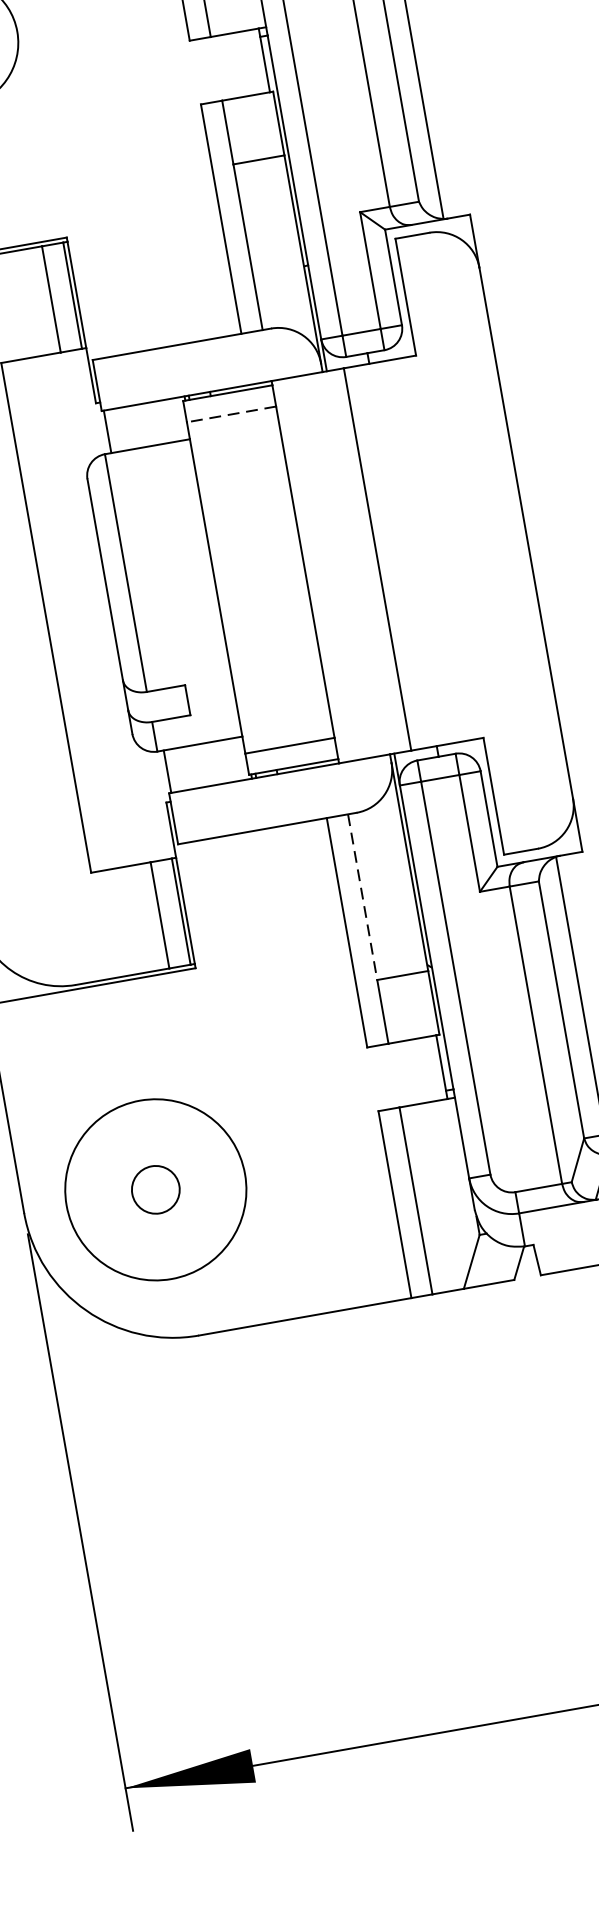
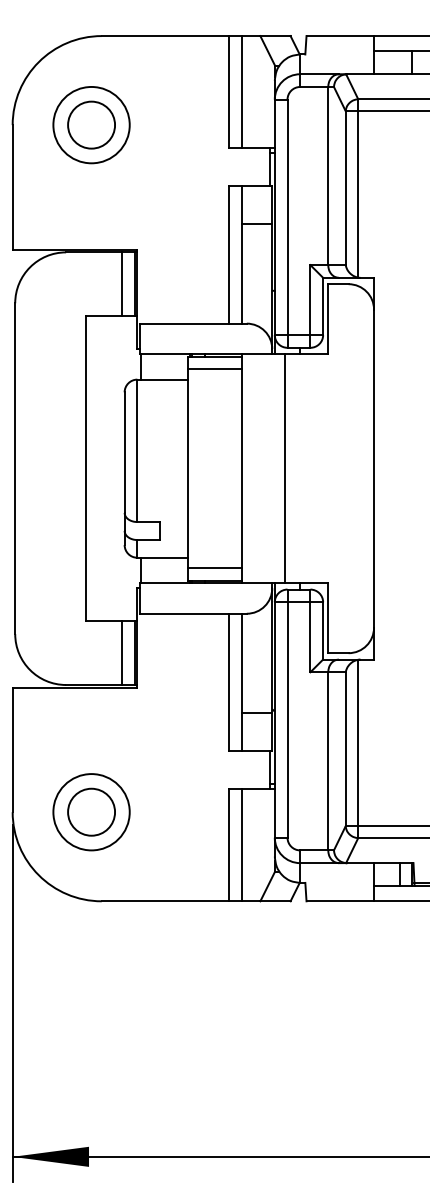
line: (230, 414) -> (214, 369), dashed -> solid
line: (362, 897) -> (241, 663), dashed -> solid
circle: (155, 1188) -> (91, 811), size x1.67
circle: (155, 1190) -> (91, 812), size x0.71

